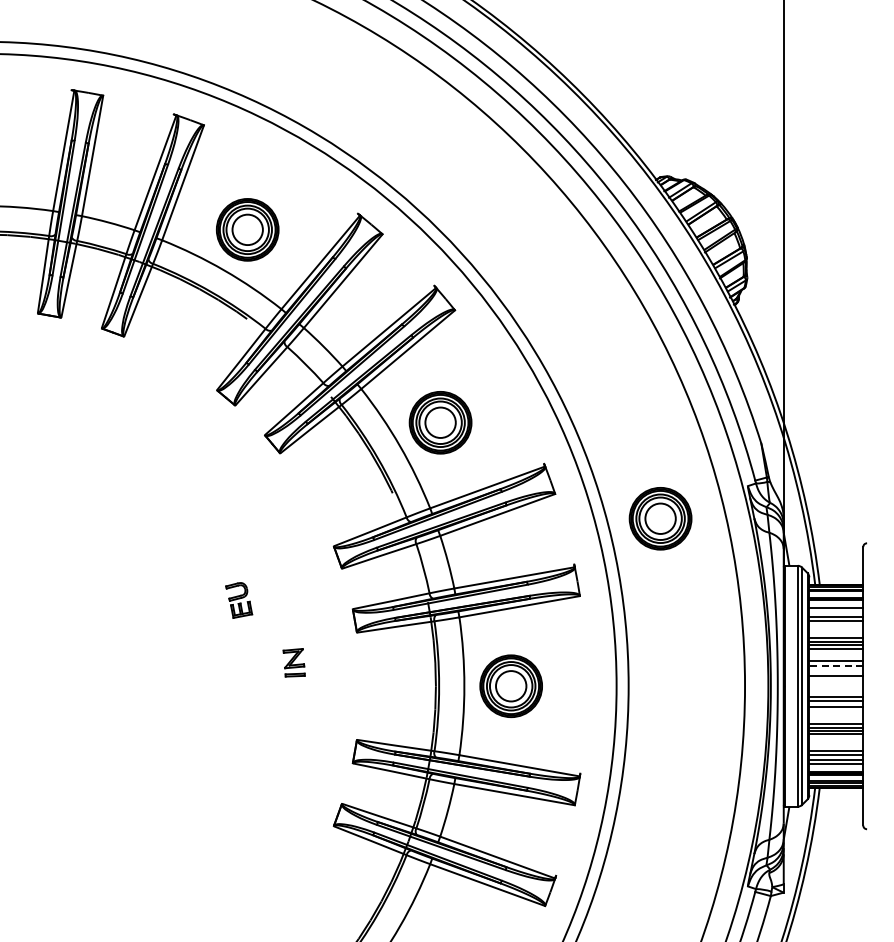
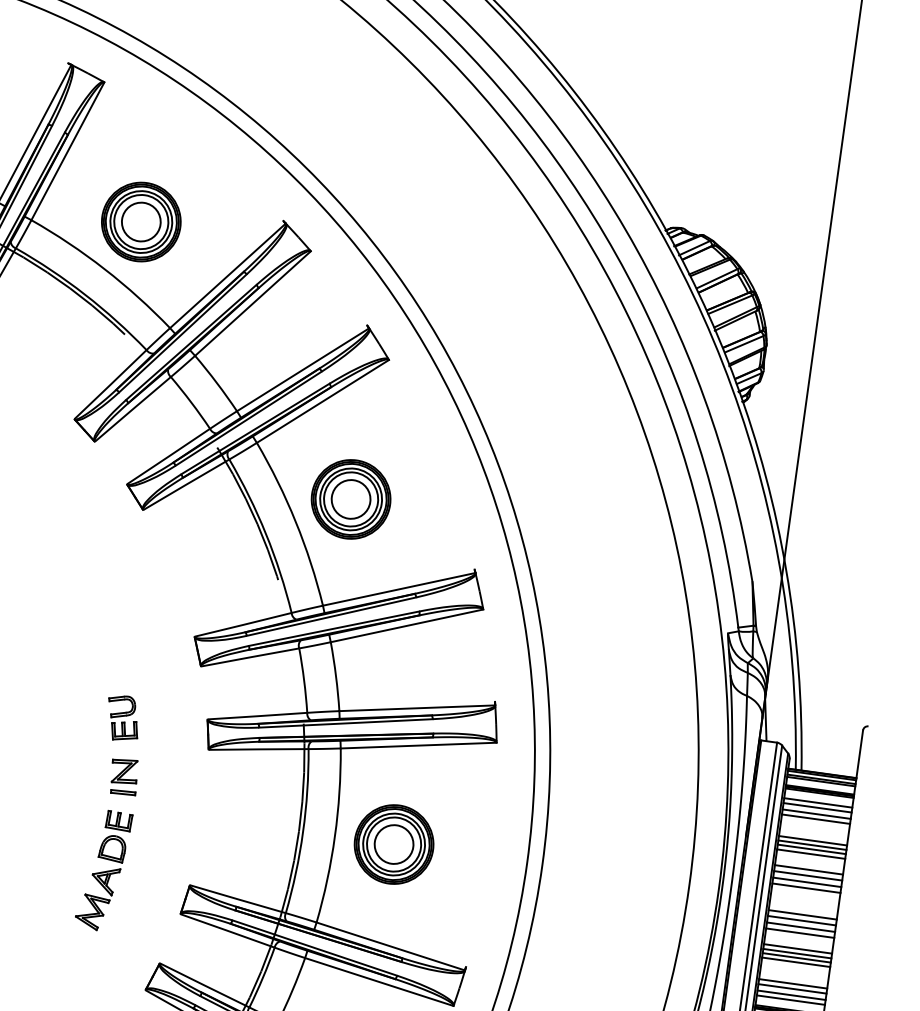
part: (660, 518) -> (612, 658), removed
part: (239, 600) -> (123, 718), moved
line: (836, 612) -> (817, 808), added
line: (836, 665) -> (808, 875), dashed -> solid
line: (836, 671) -> (807, 882), added
line: (836, 711) -> (800, 933), added
part: (287, 737) -> (102, 870), added

